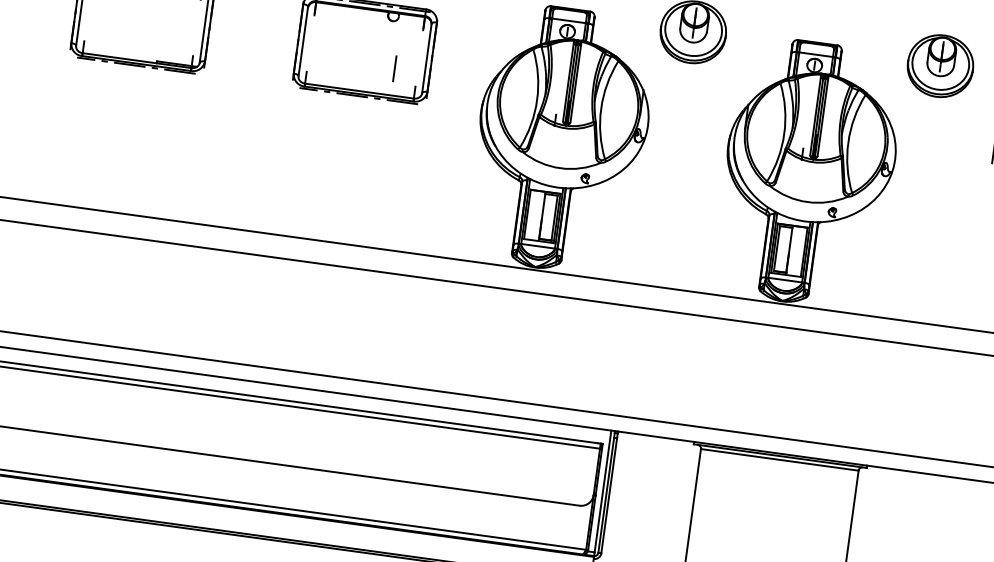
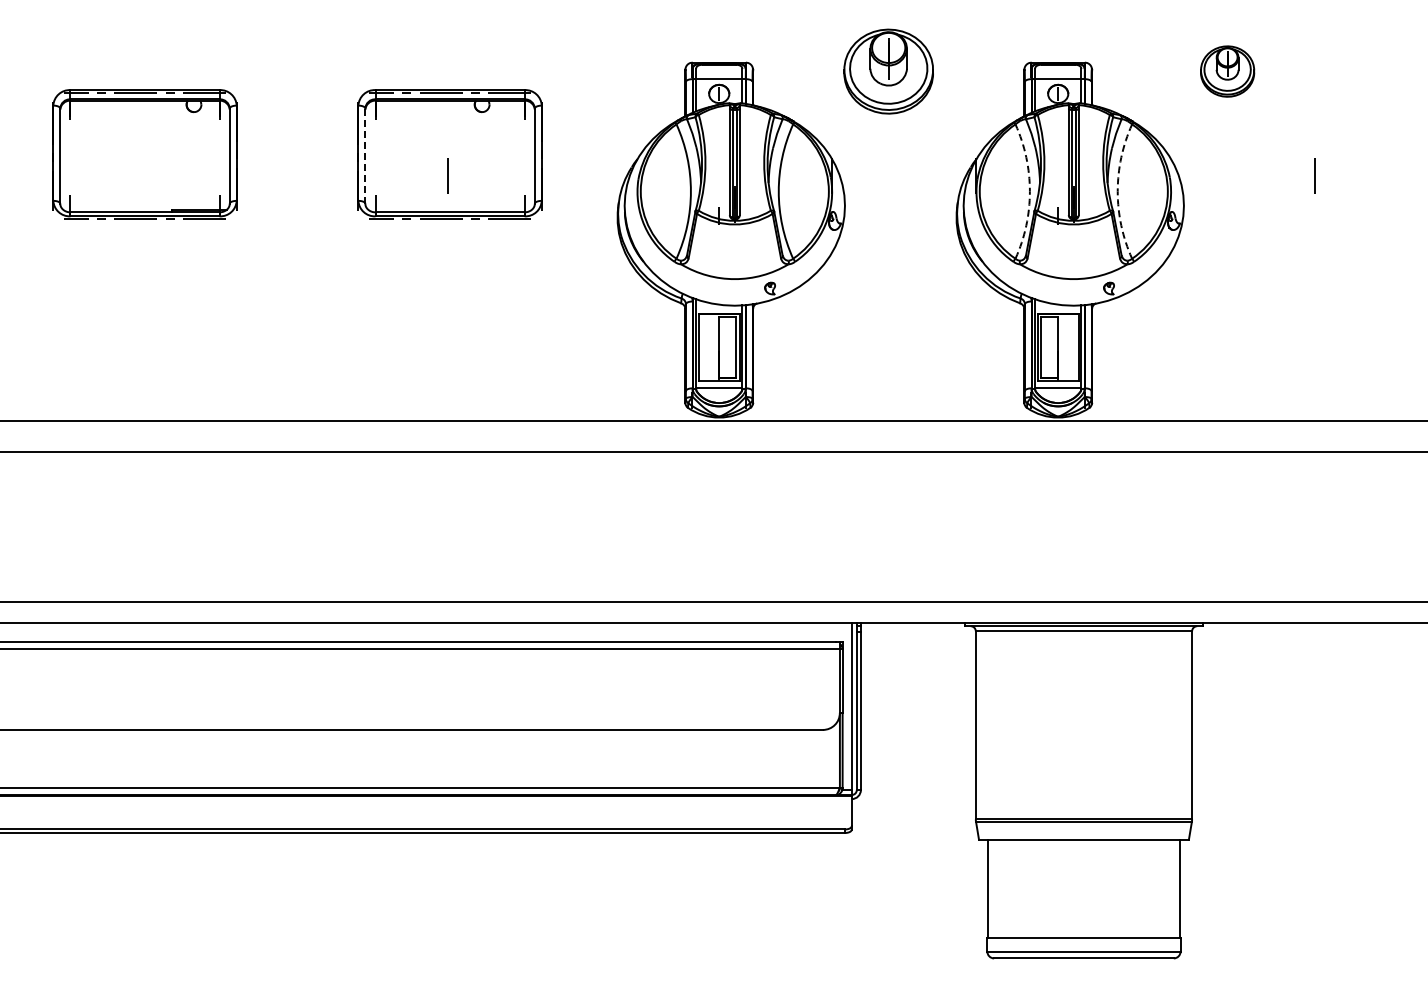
line: (303, 41) -> (365, 156), solid -> dashed
part: (940, 66) -> (1227, 71), size x0.6
line: (394, 68) -> (447, 175), moved
arc: (784, 133) -> (1029, 191), solid -> dashed
arc: (848, 142) -> (1117, 191), solid -> dashed

